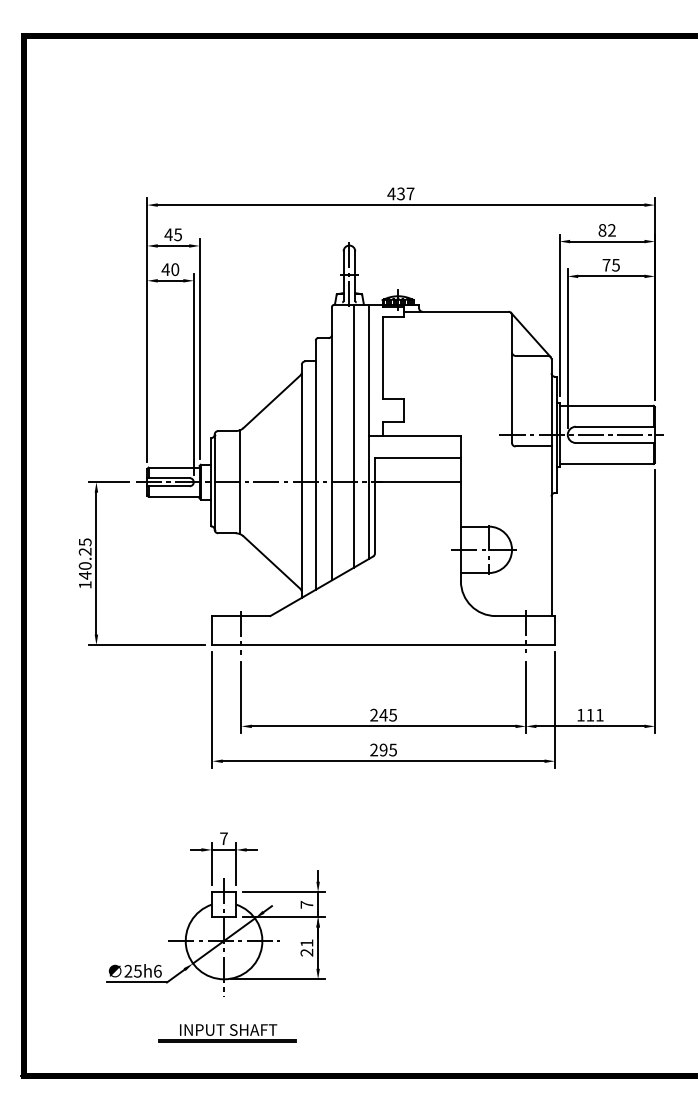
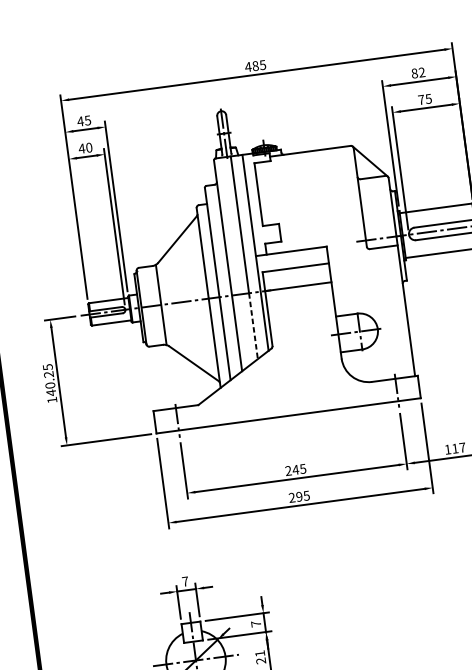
text: (405, 193) -> (259, 65), 437 -> 485
line: (354, 524) -> (253, 325), solid -> dashed
text: (599, 715) -> (462, 447), 111 -> 117

